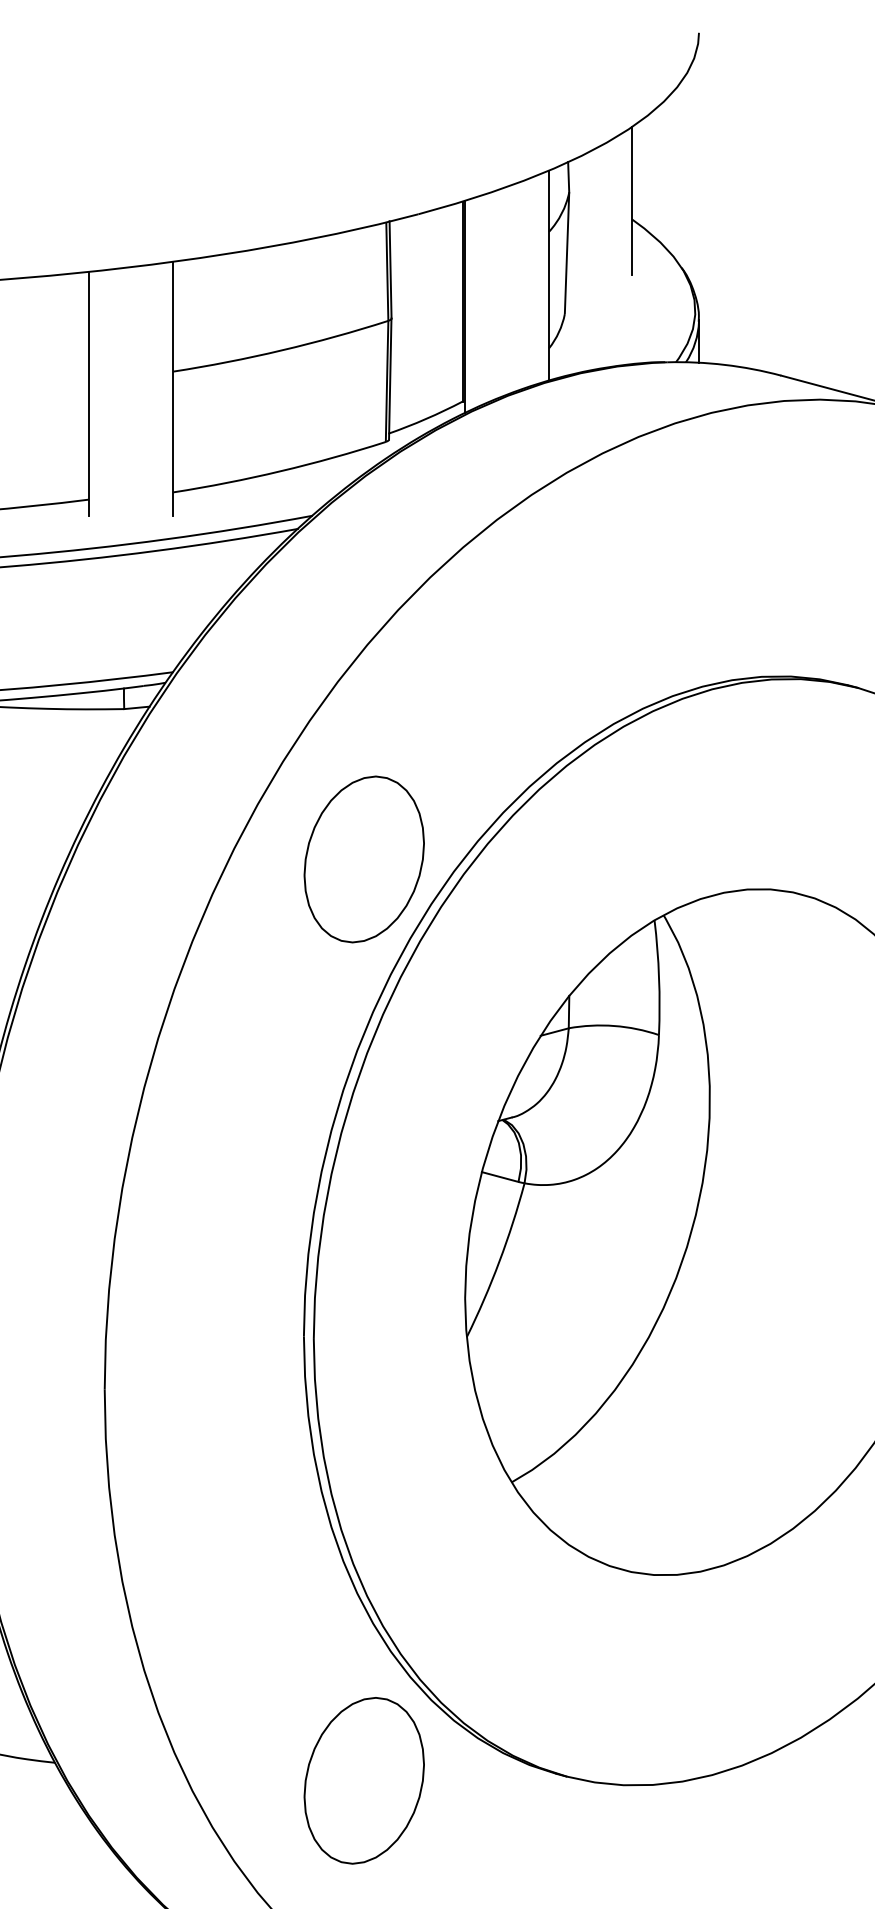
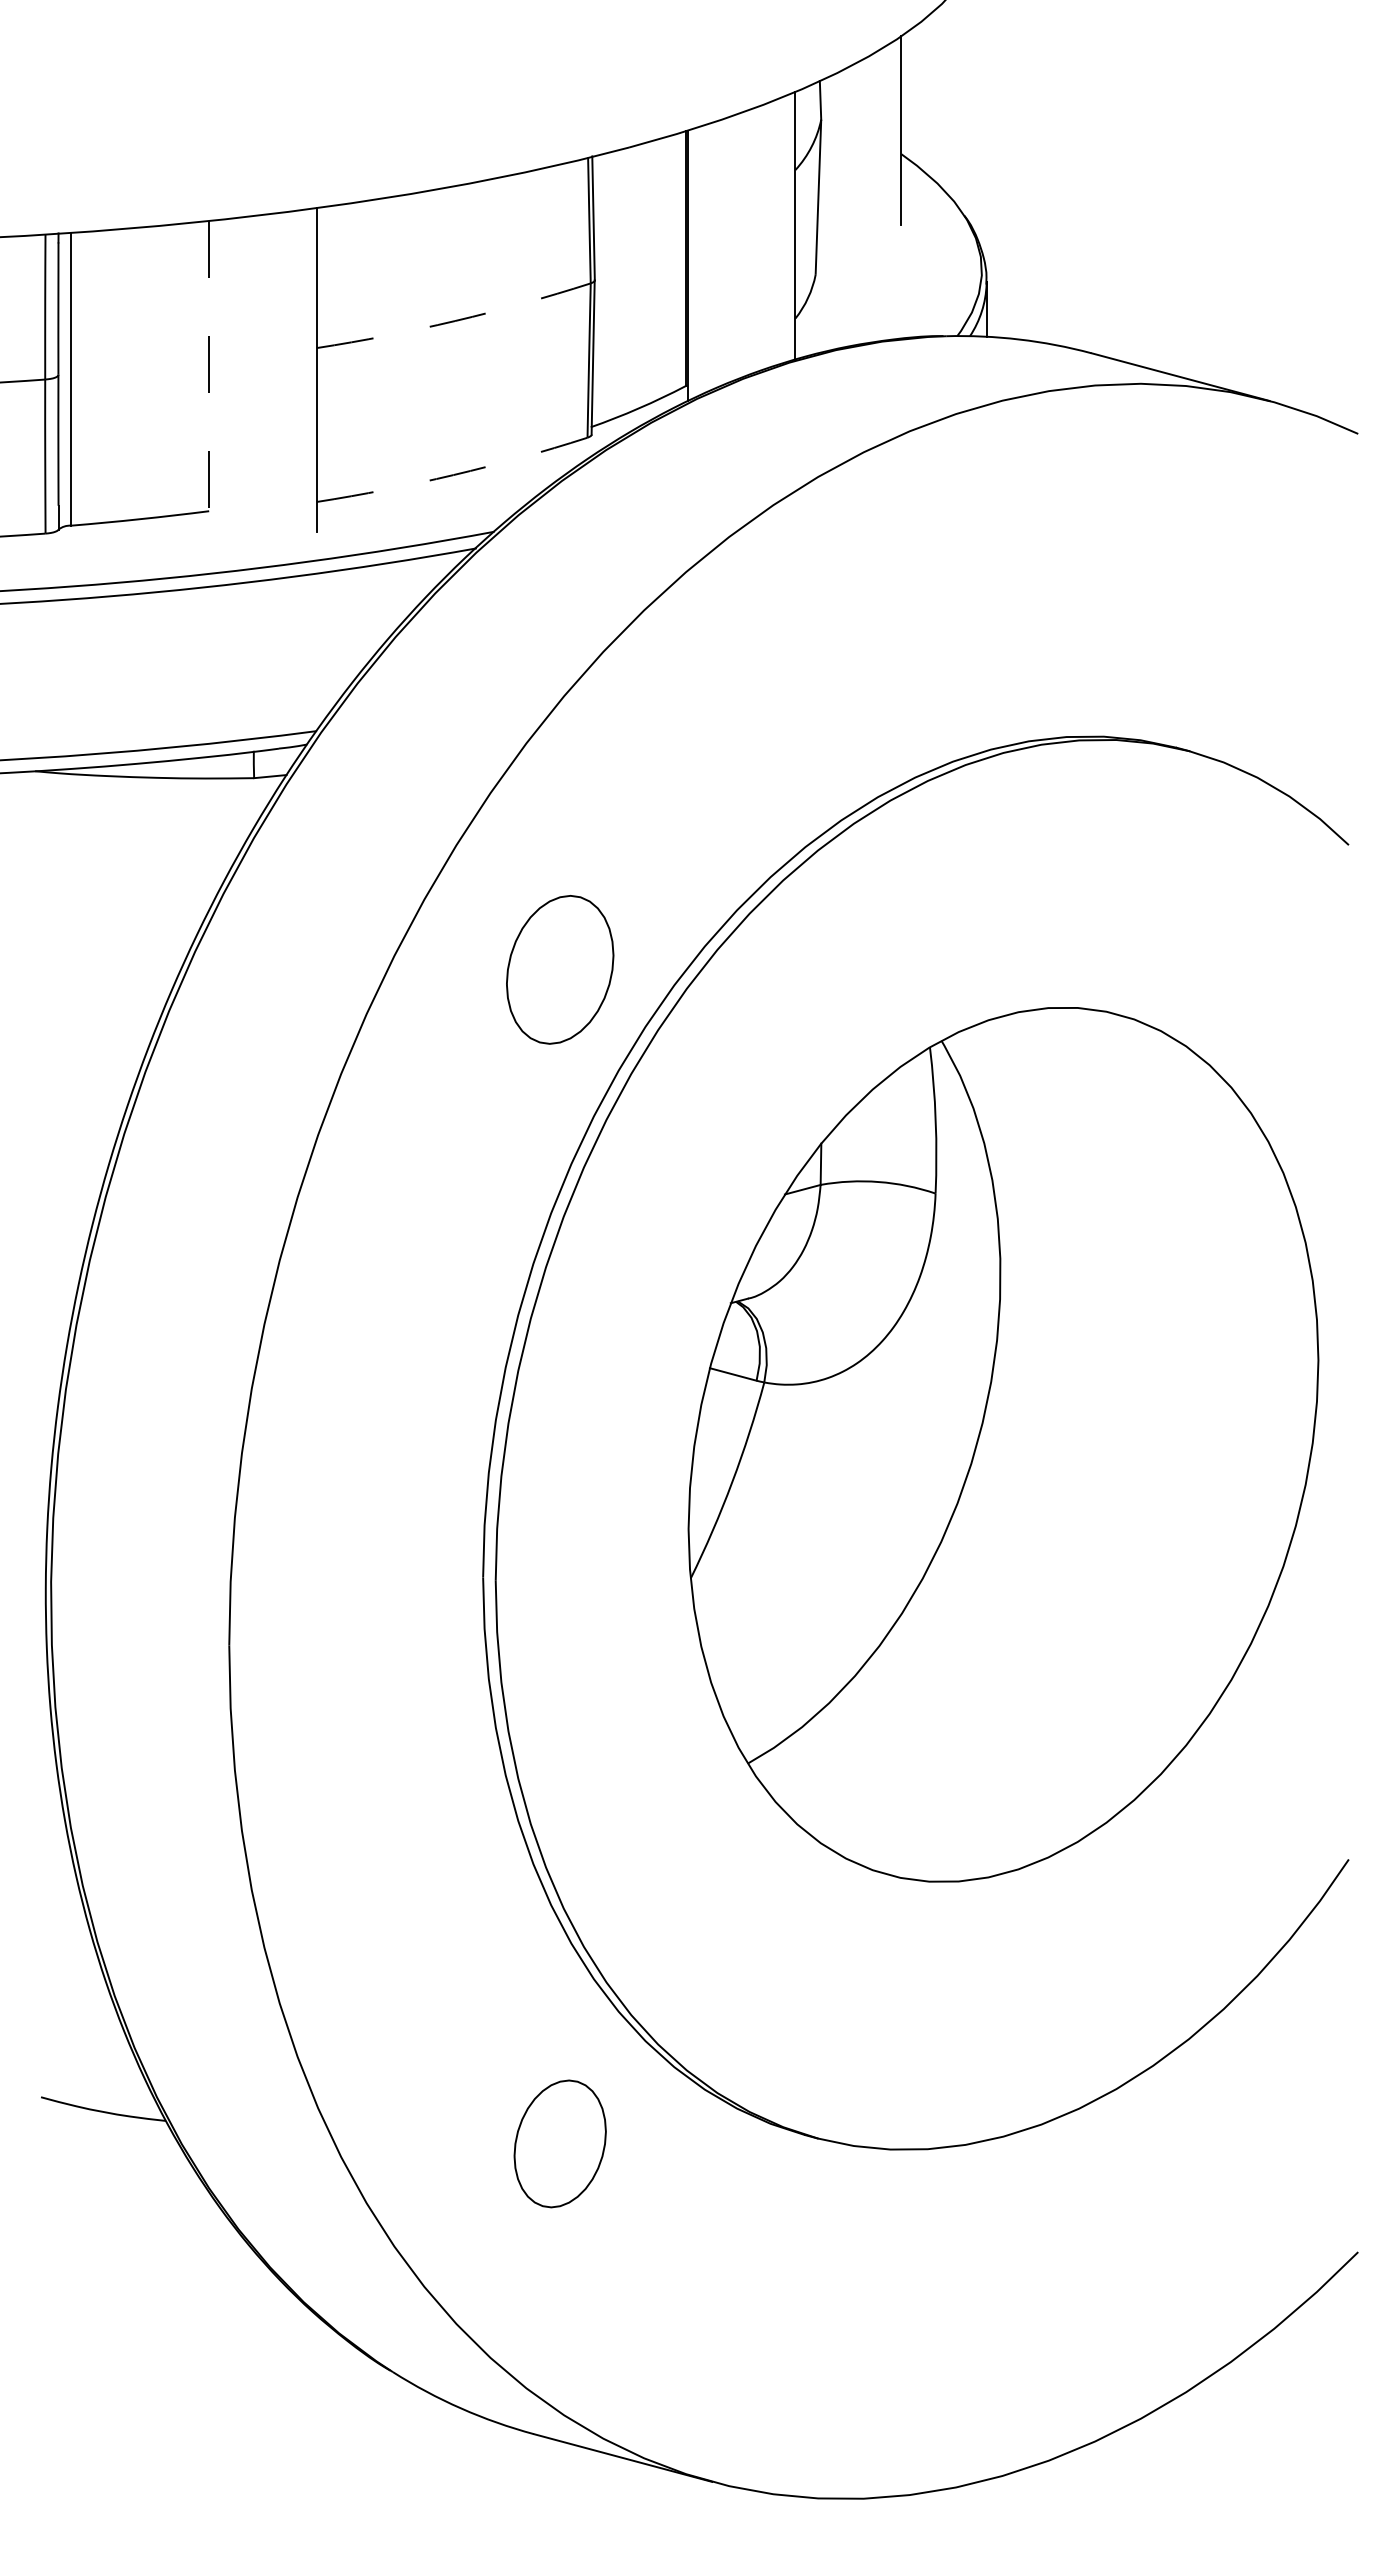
arc: (282, 350) -> (455, 321), solid -> dashed
line: (89, 393) -> (209, 376), solid -> dashed
arc: (280, 471) -> (453, 475), solid -> dashed
part: (364, 859) -> (560, 969), size x0.7
part: (364, 1780) -> (560, 2143), size x0.6

